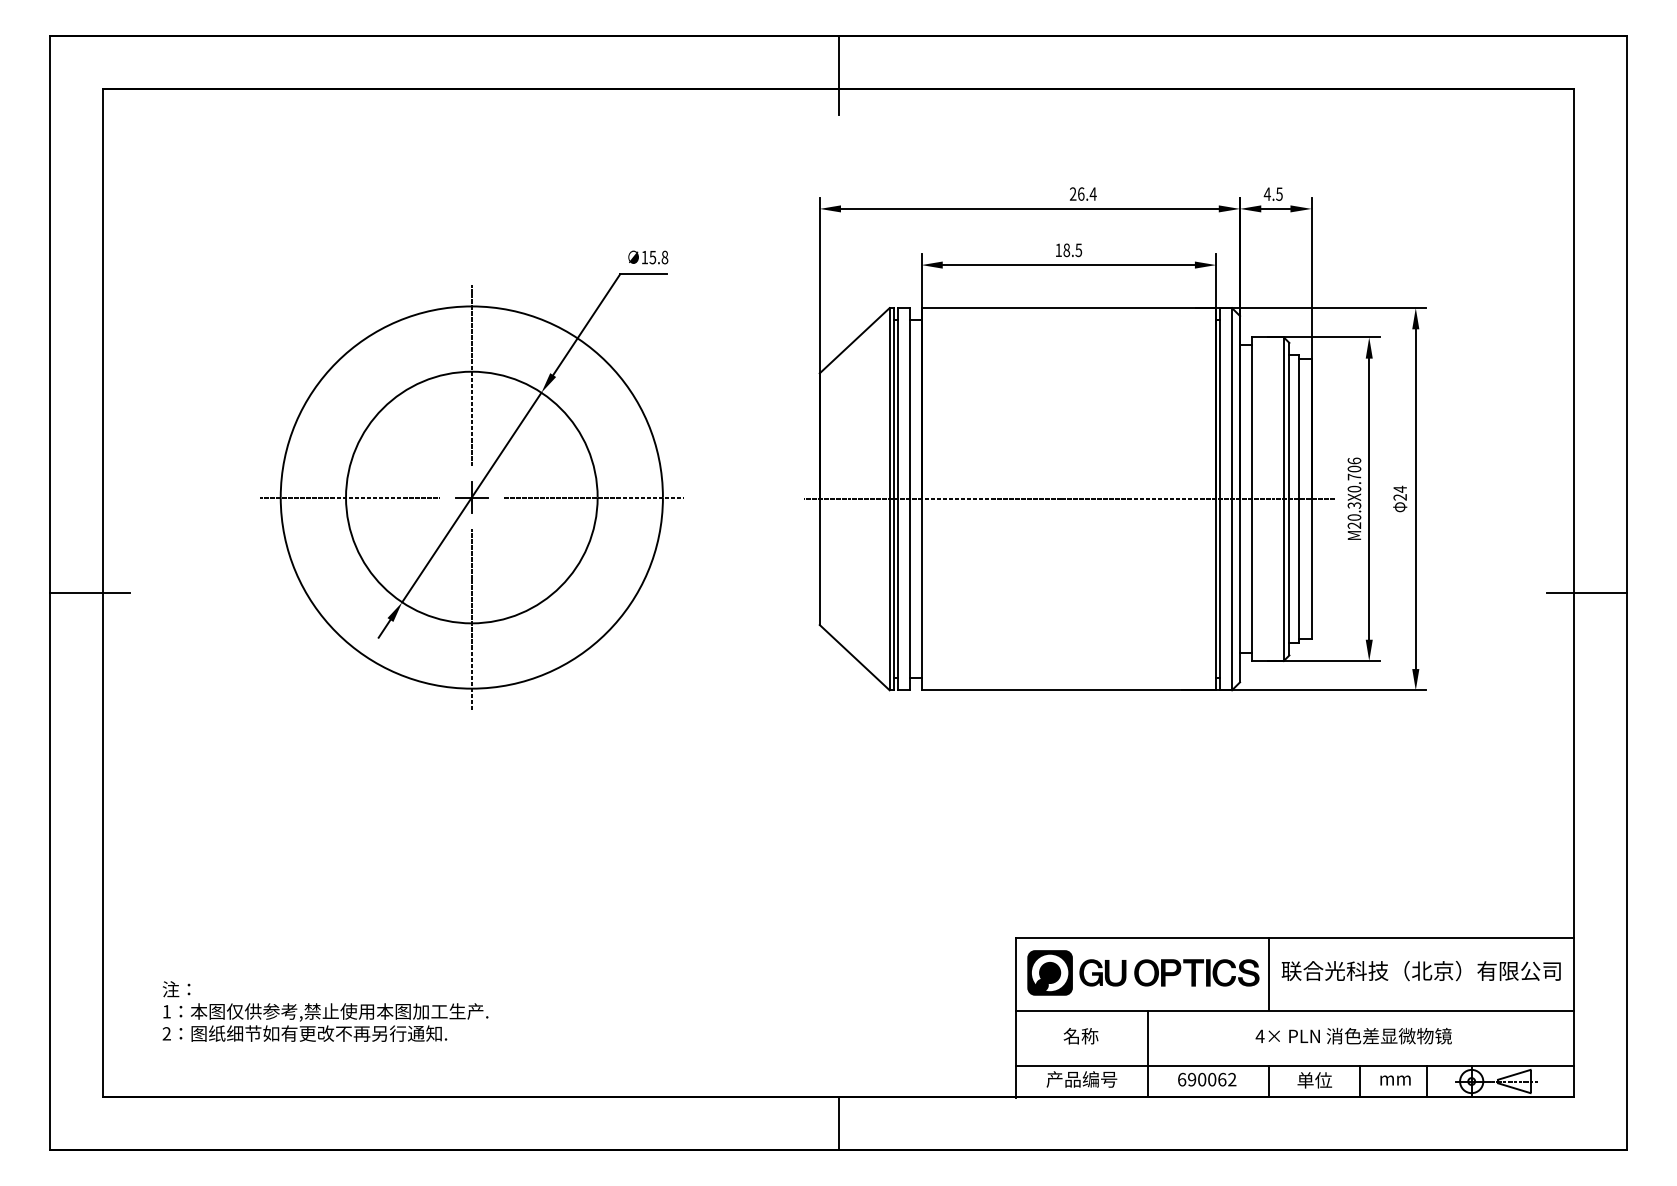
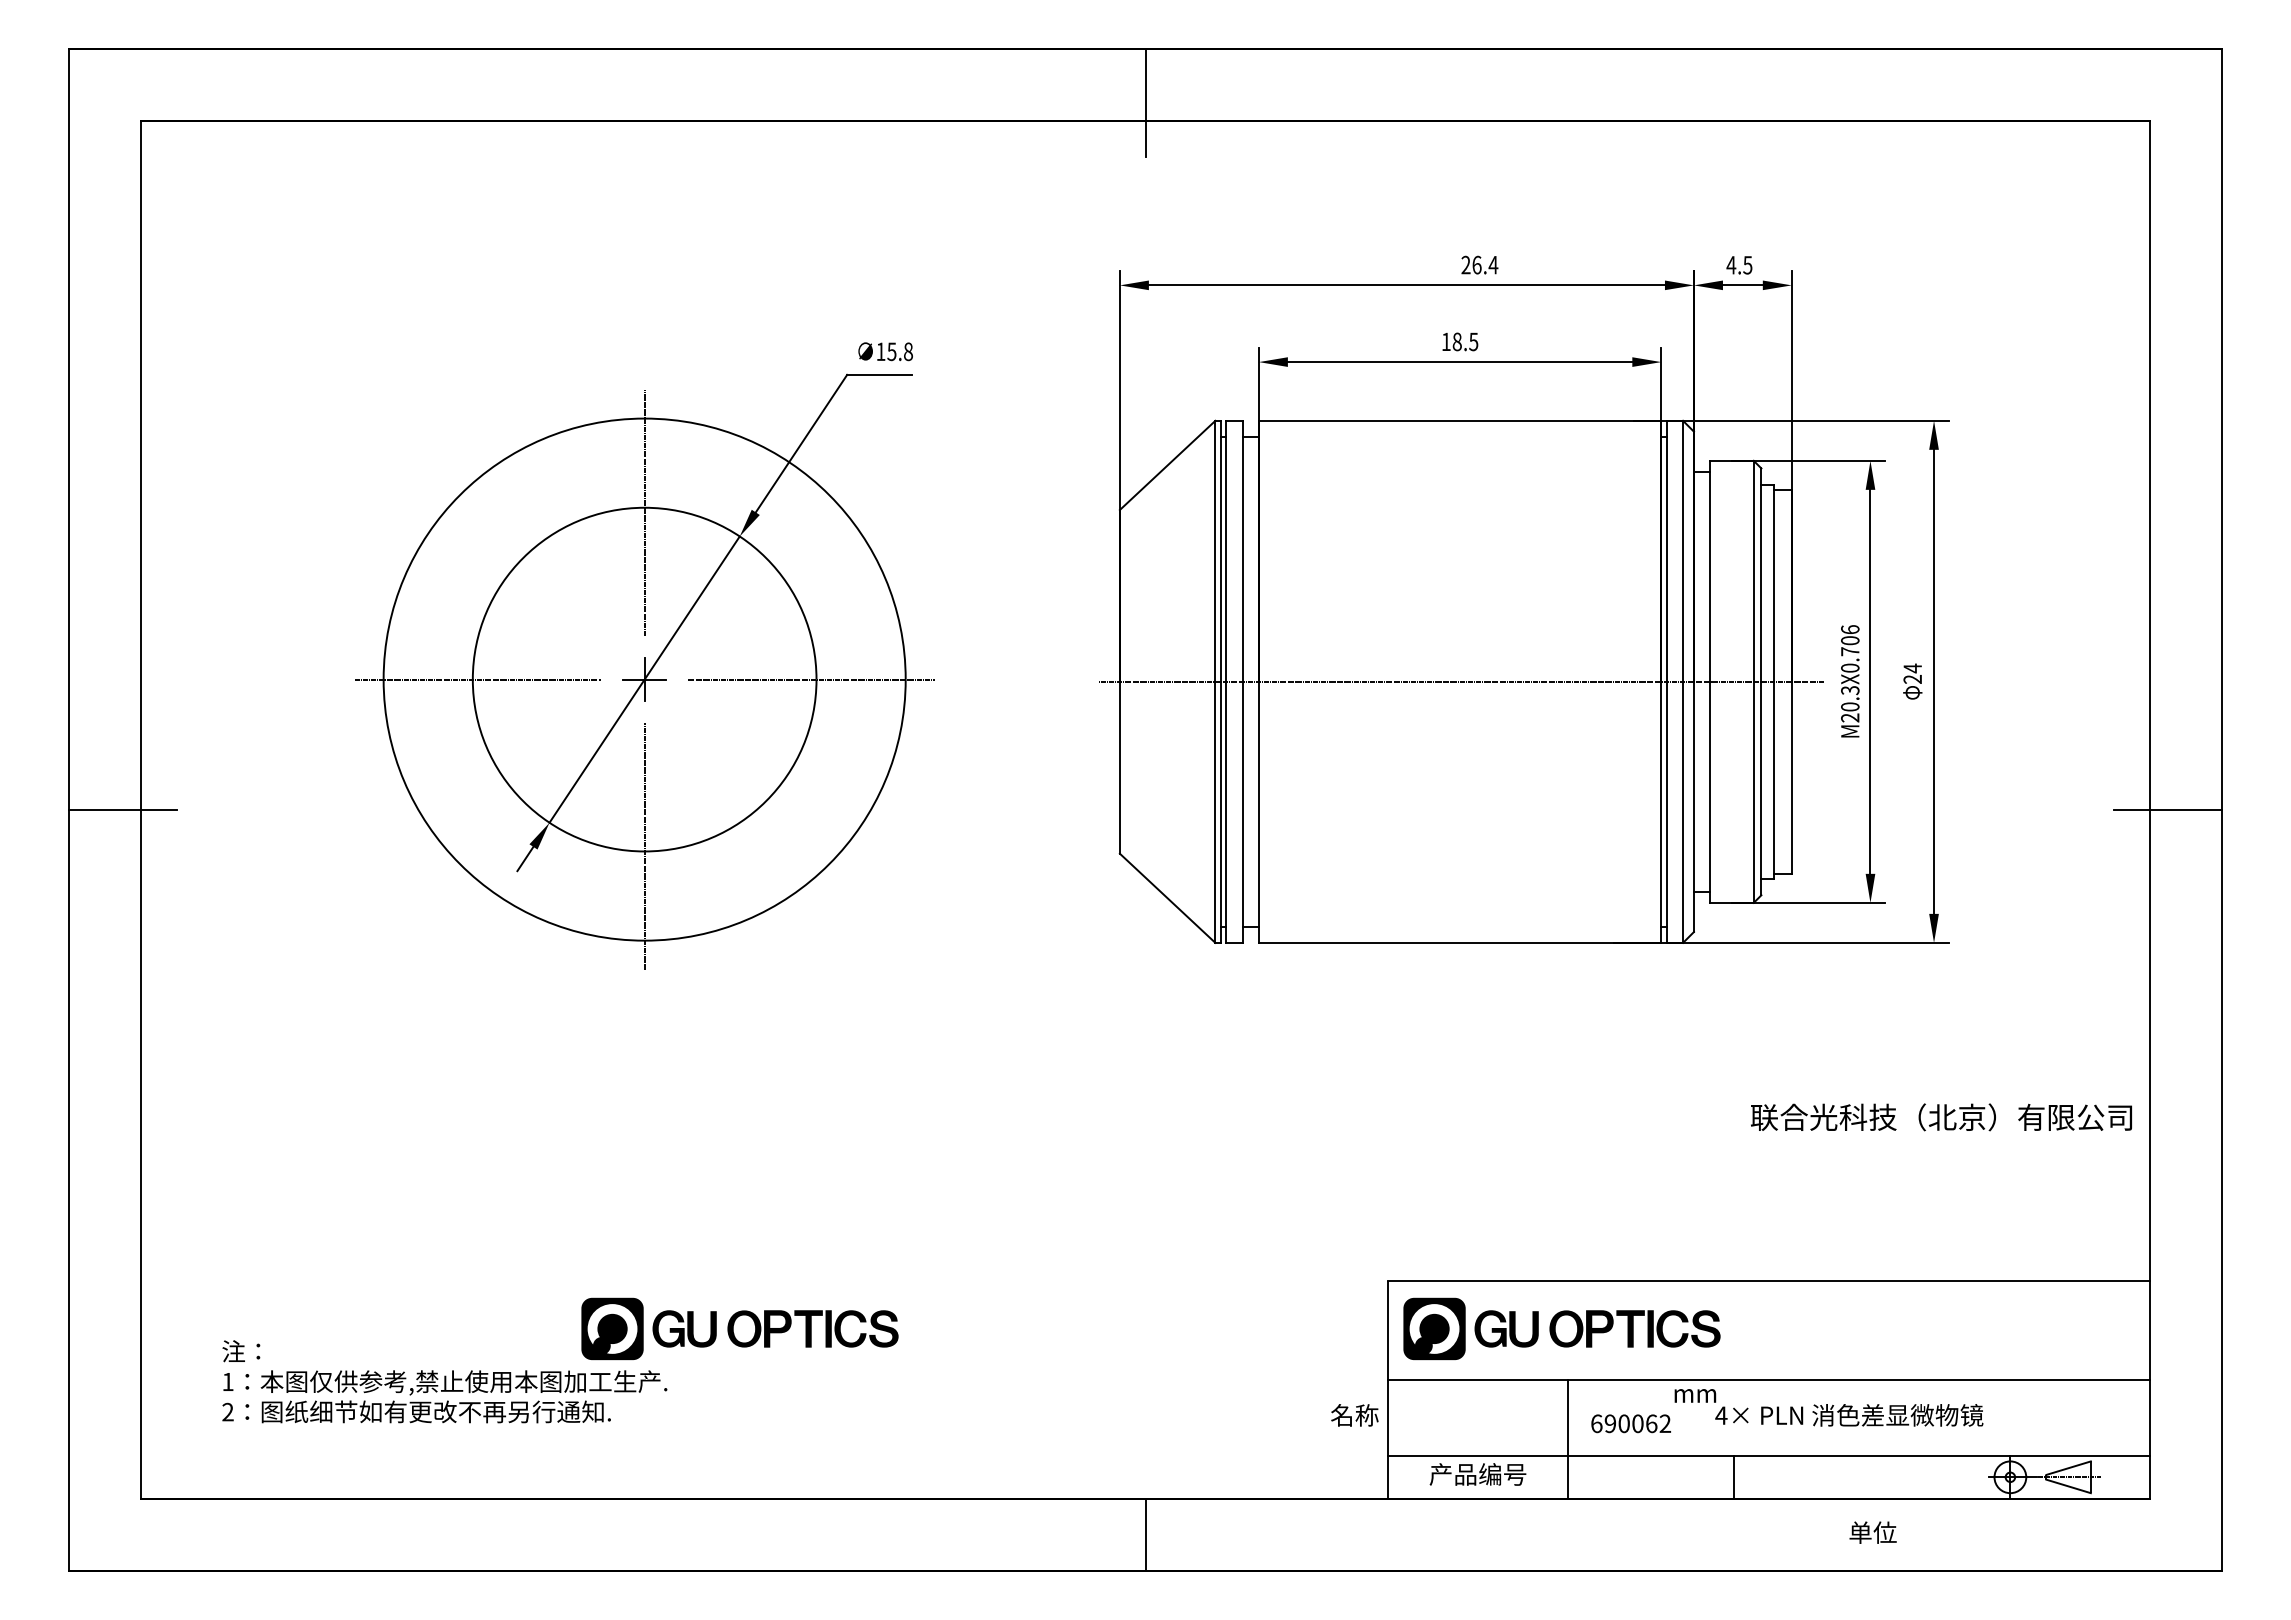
text: (1421, 971) -> (1941, 1117), moved
part: (541, 972) -> (739, 1328), added
line: (1268, 974) -> (1733, 1330), removed
text: (1080, 1036) -> (1354, 1415), moved
text: (1206, 1079) -> (1630, 1423), moved
text: (1314, 1080) -> (1872, 1532), moved
text: (1395, 1080) -> (1695, 1395), moved
line: (1359, 1081) -> (1857, 1477), removed
line: (1426, 1081) -> (1948, 1477), removed

